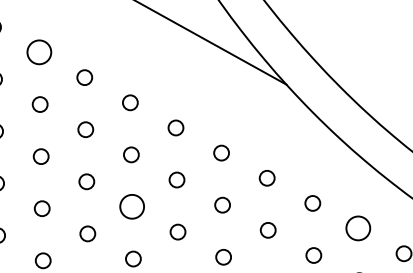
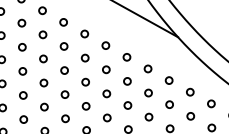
circle: (38, 52) -> (63, 22), size x0.62
circle: (131, 206) -> (106, 93), size x0.62
circle: (358, 227) -> (211, 103), size x0.62

